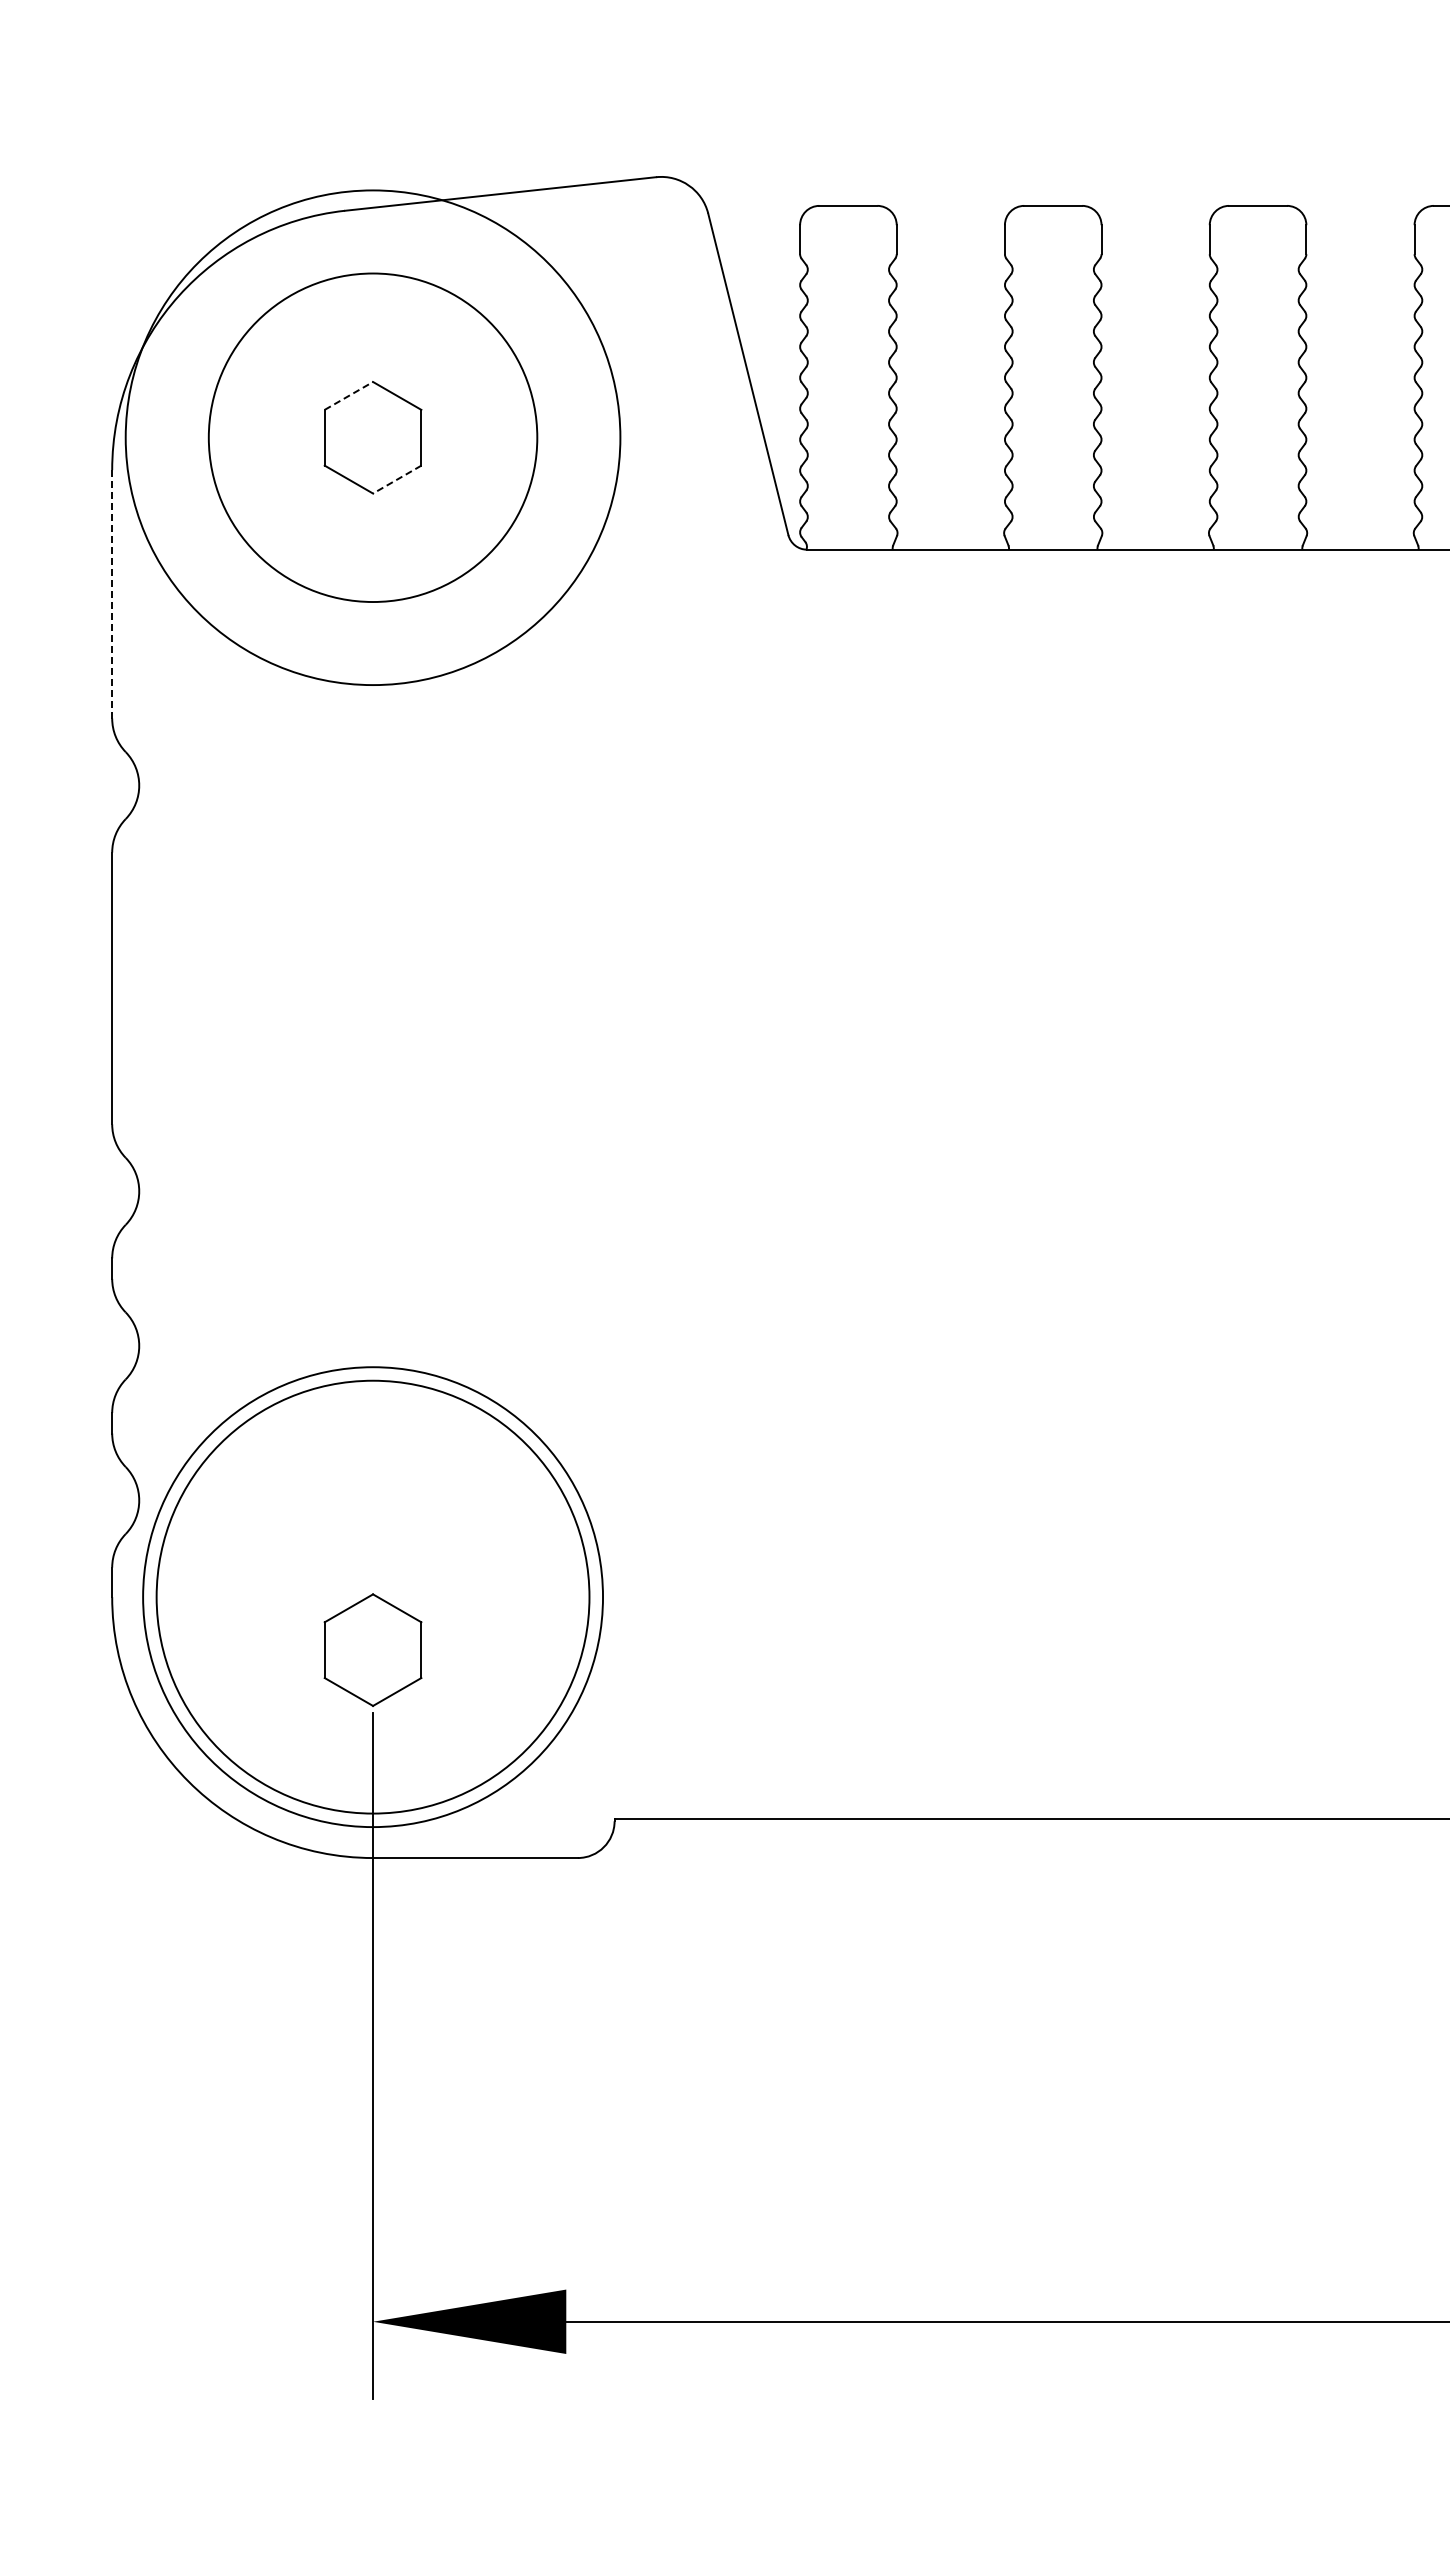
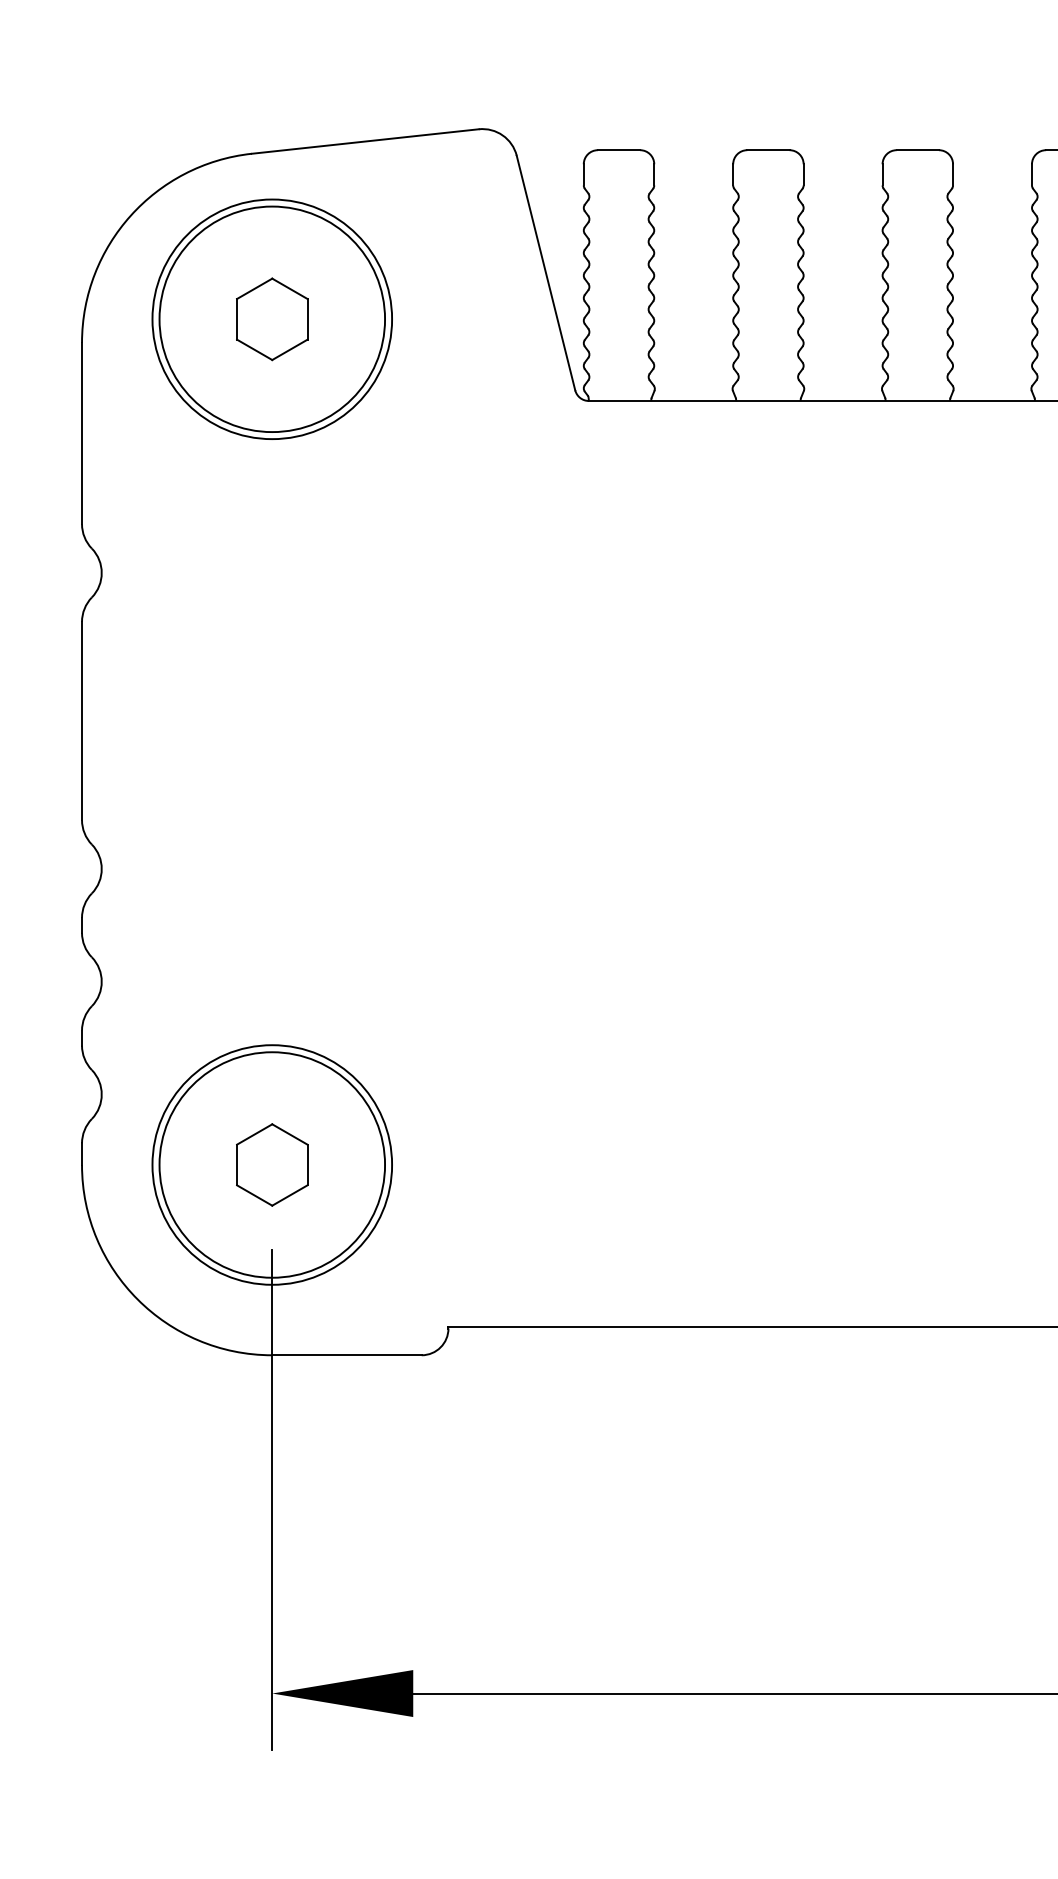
line: (348, 395) -> (254, 288), dashed -> solid
circle: (372, 437) -> (271, 319), size x0.62
line: (397, 479) -> (290, 349), dashed -> solid
line: (112, 593) -> (82, 432), dashed -> solid
circle: (372, 1596) -> (271, 1164), size x0.71
circle: (372, 1596) -> (271, 1164), size x0.71
part: (372, 1649) -> (271, 1164), moved

